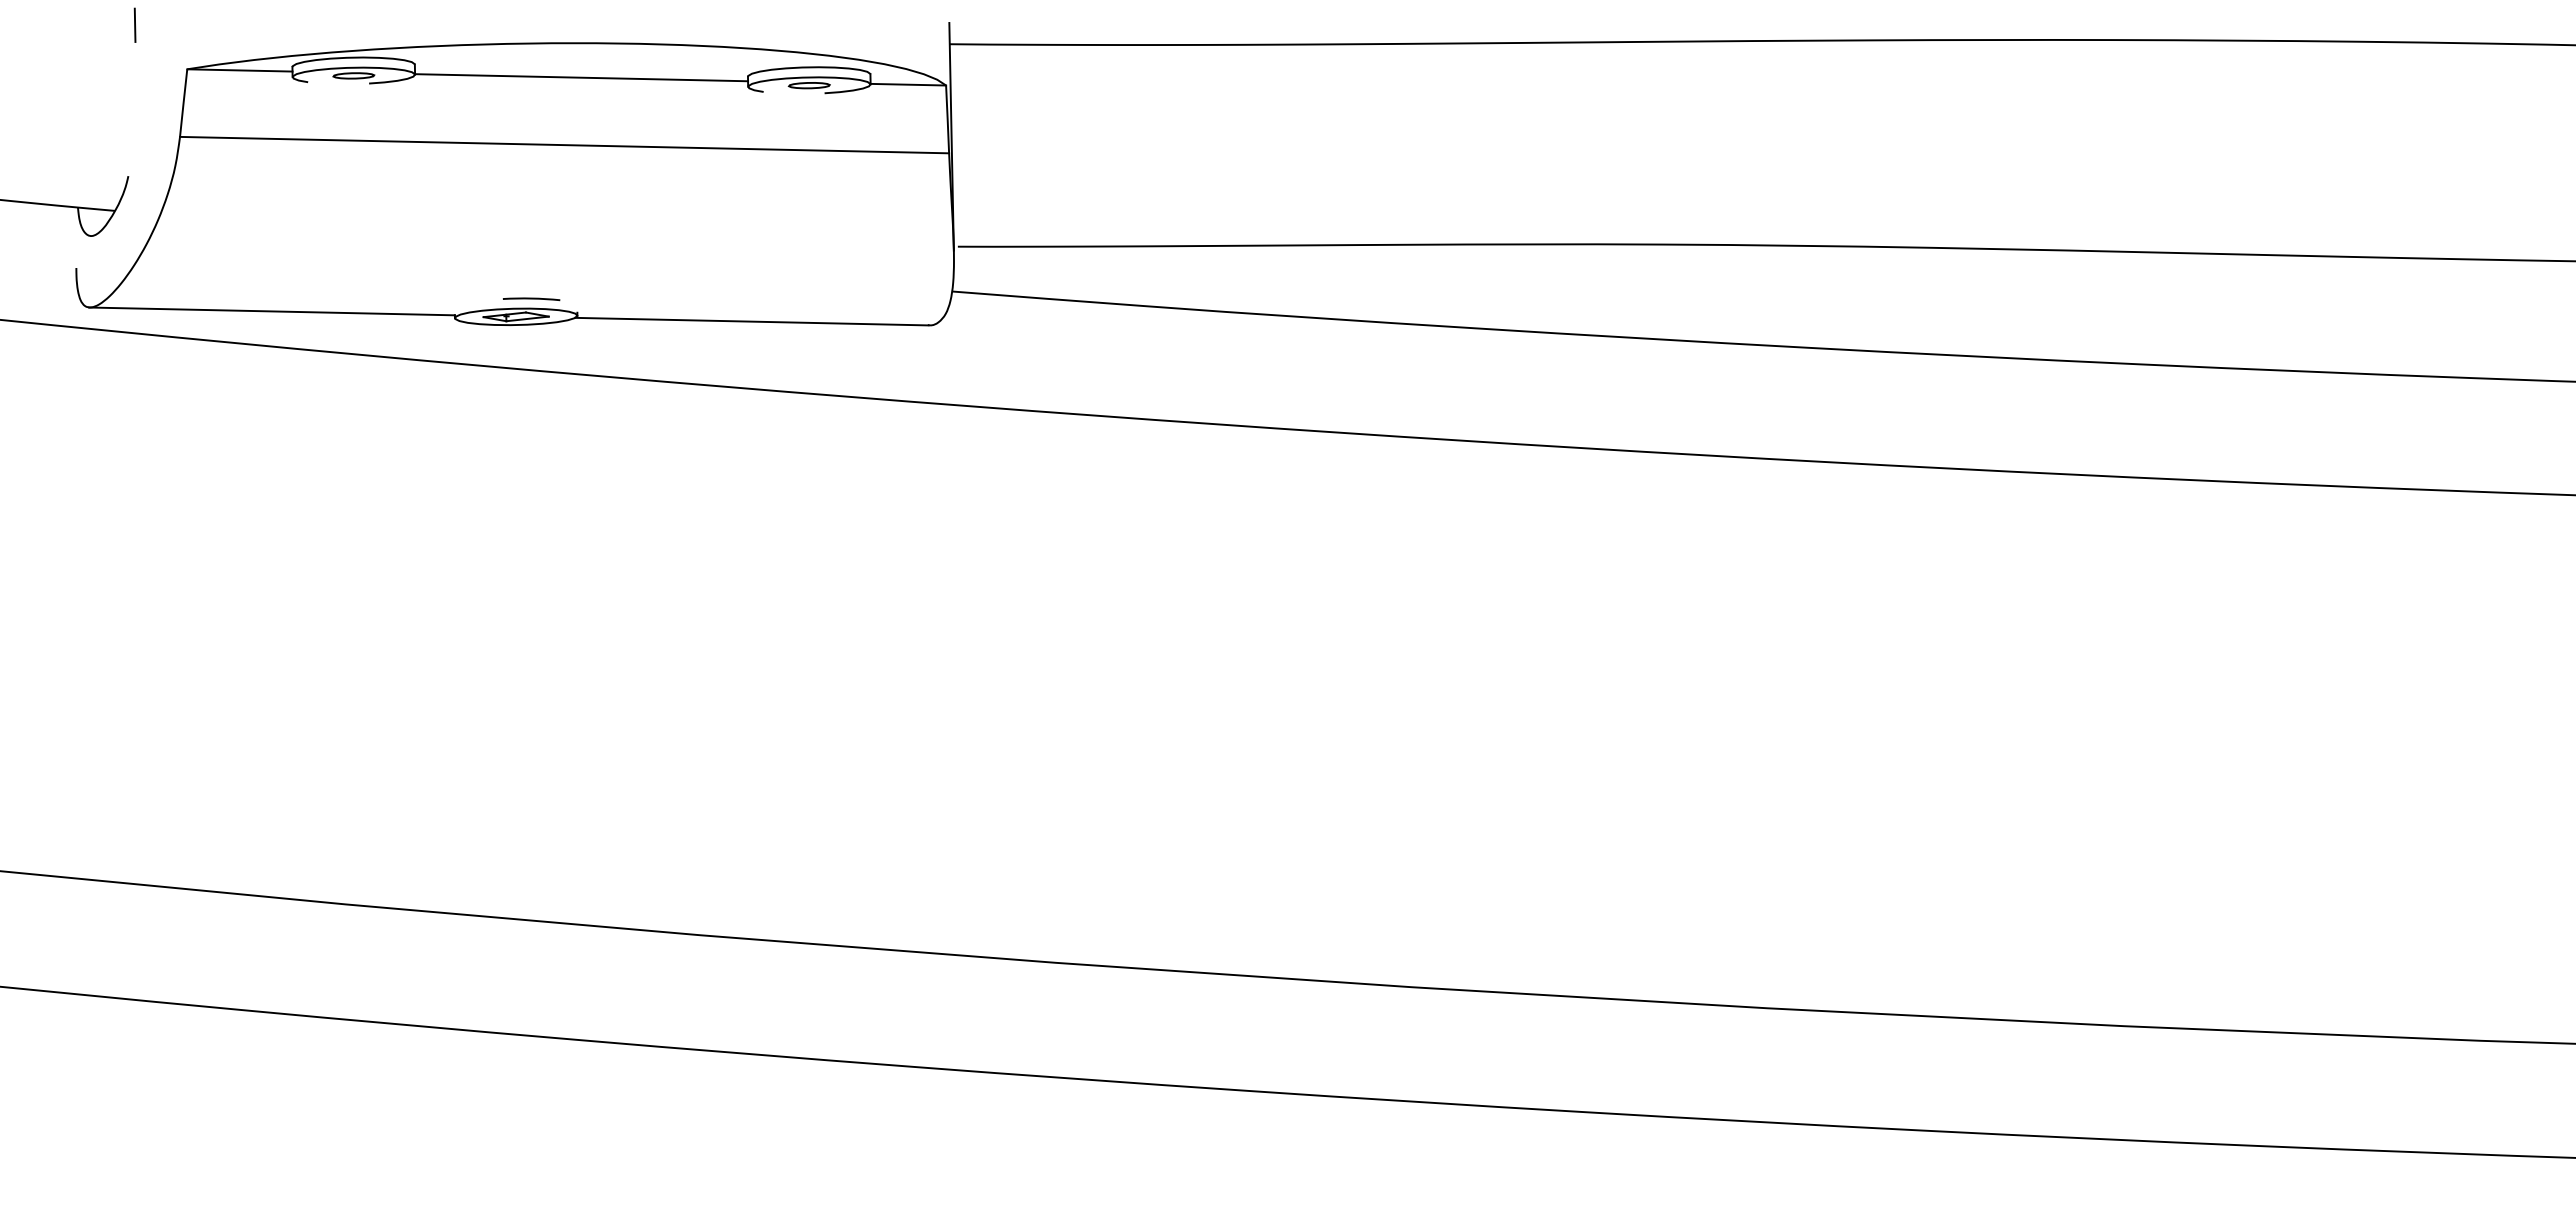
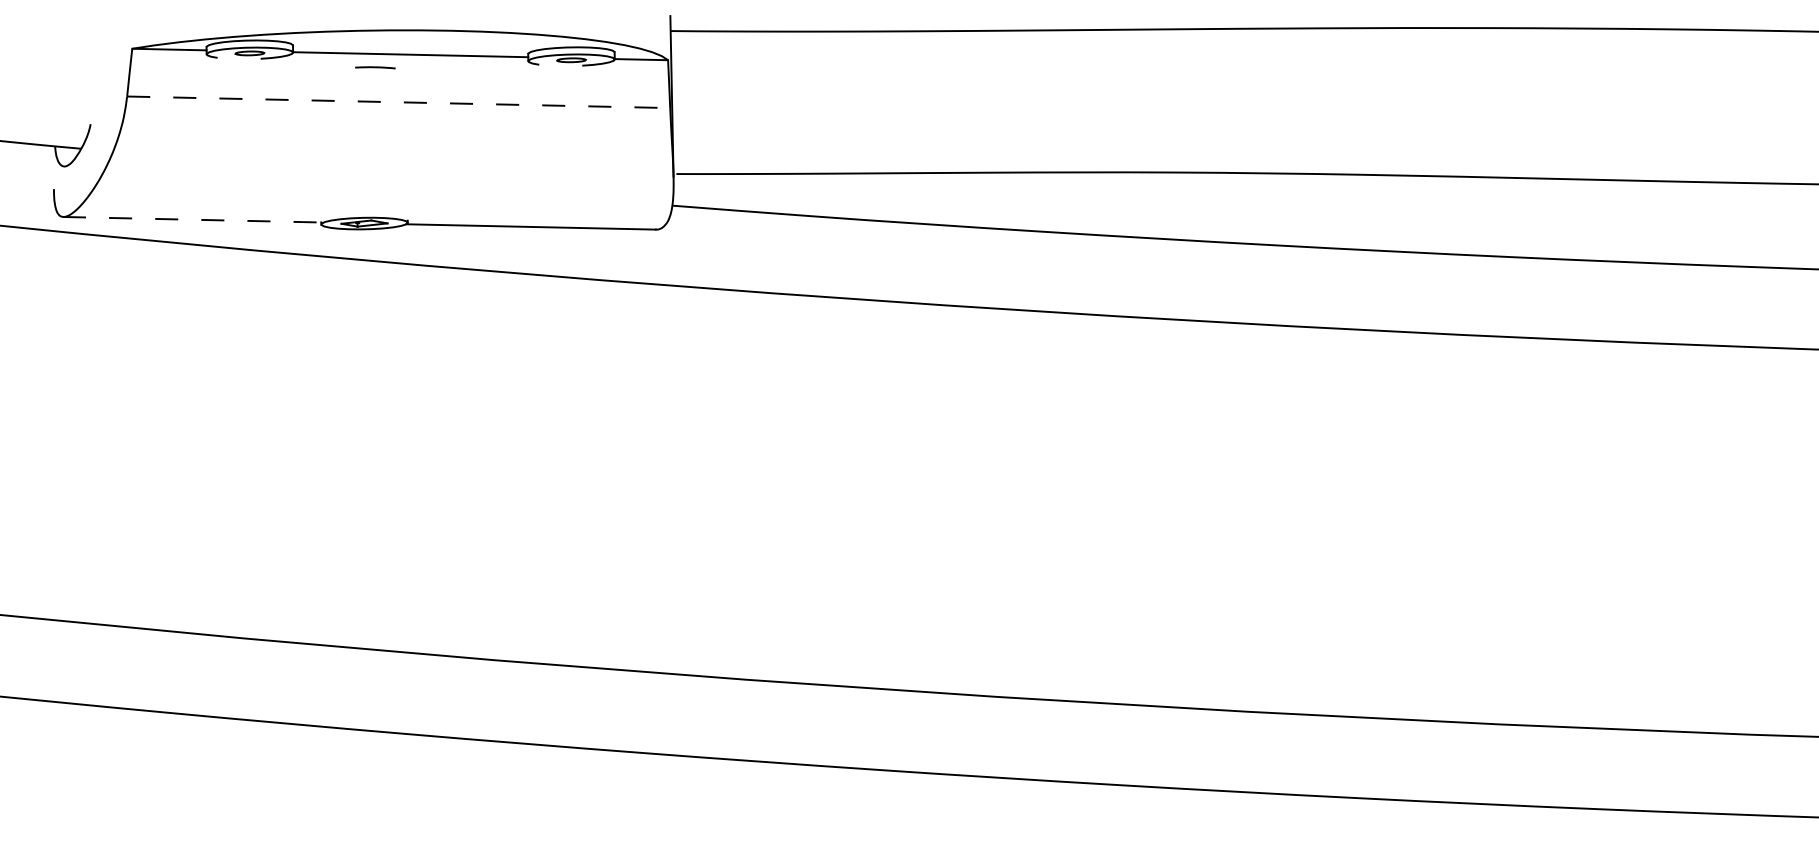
line: (134, 24) -> (95, 17), removed
line: (564, 145) -> (398, 102), solid -> dashed
line: (531, 299) -> (375, 67), moved
line: (272, 311) -> (192, 219), solid -> dashed

